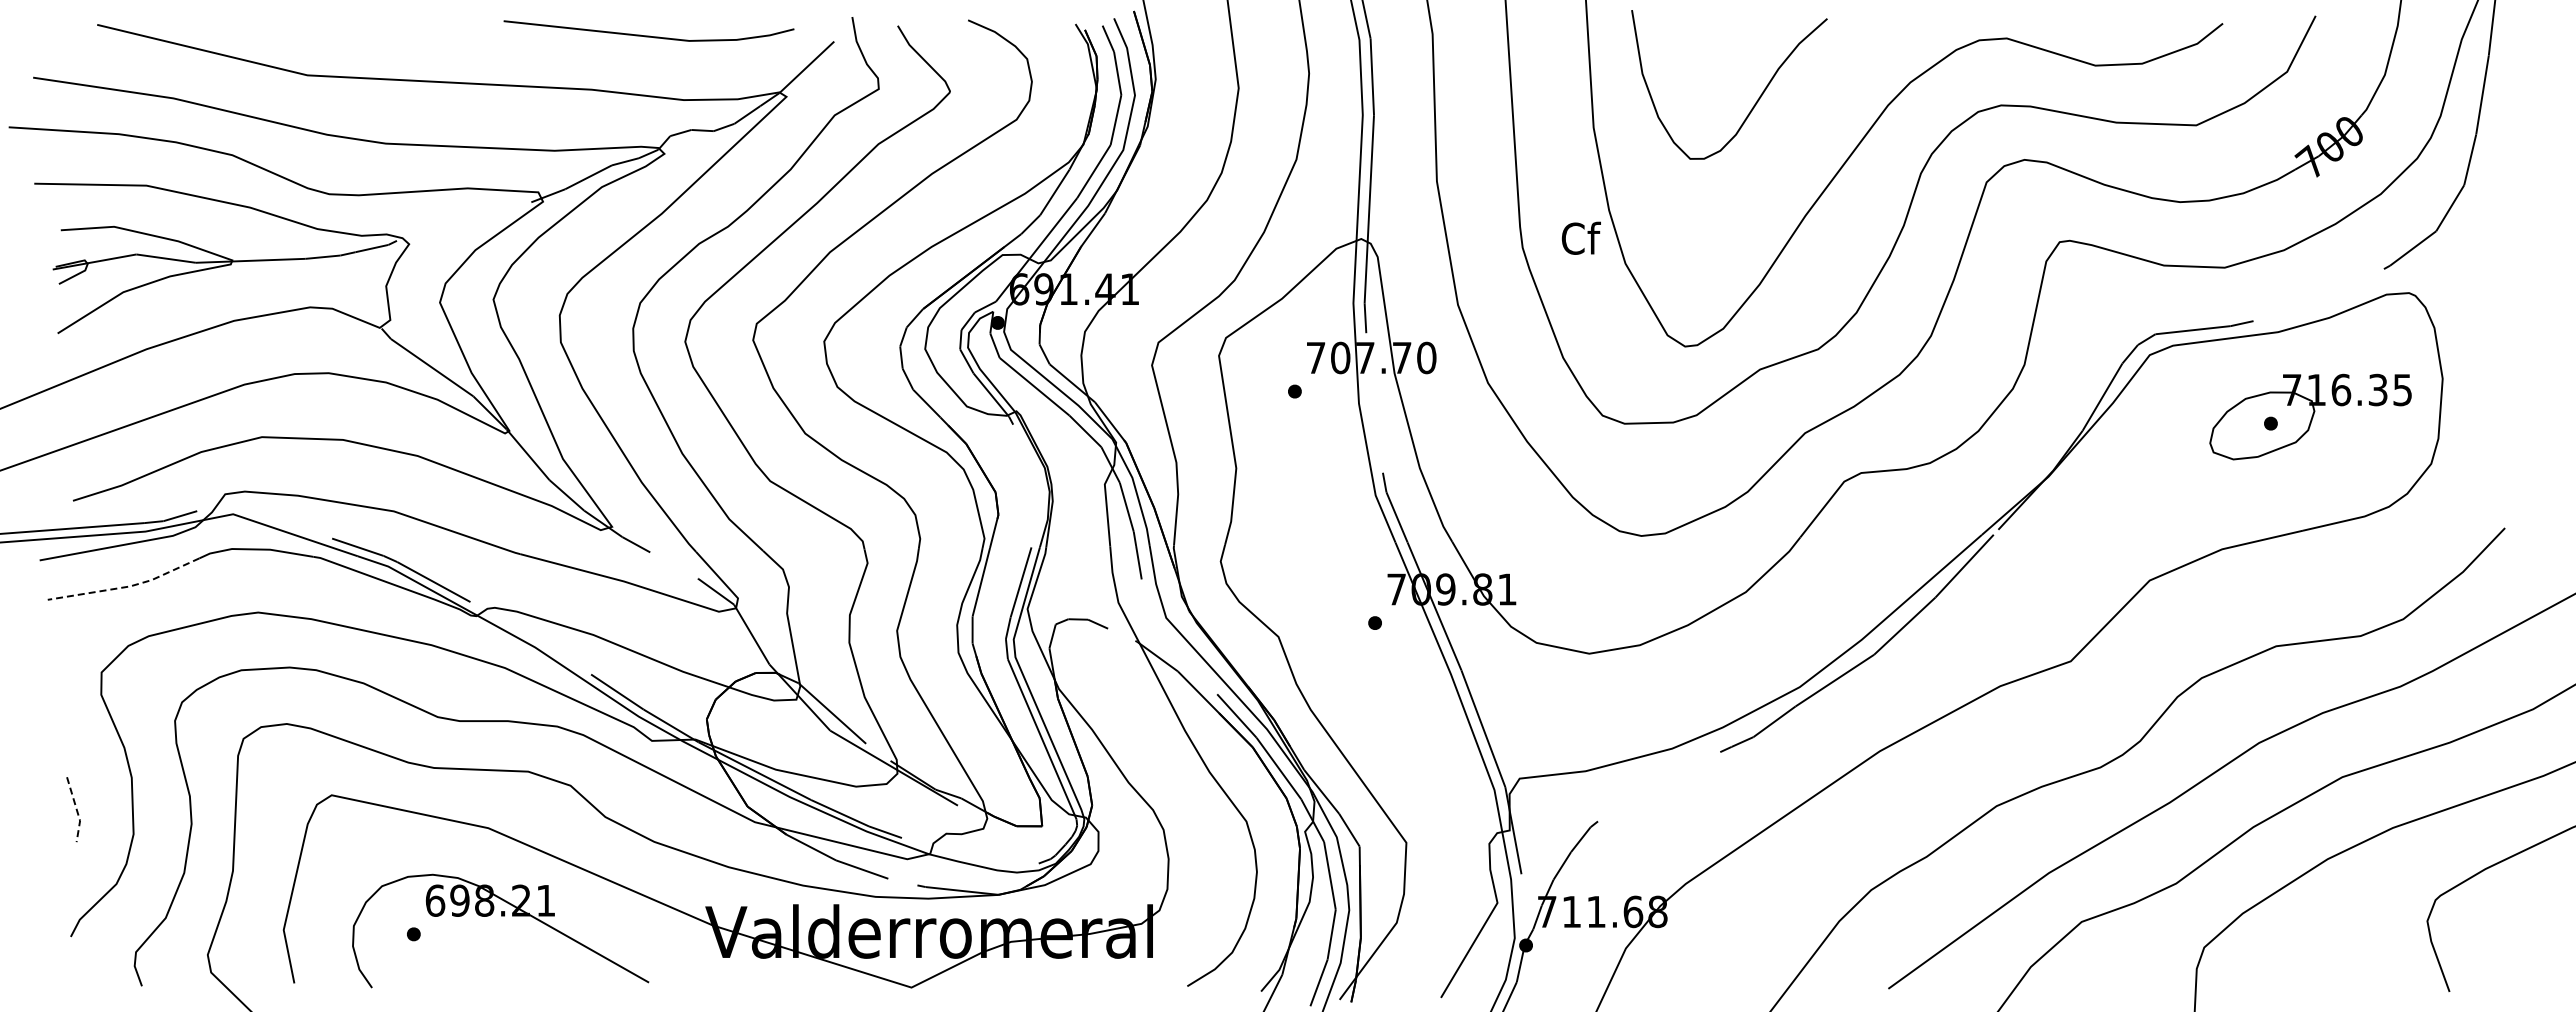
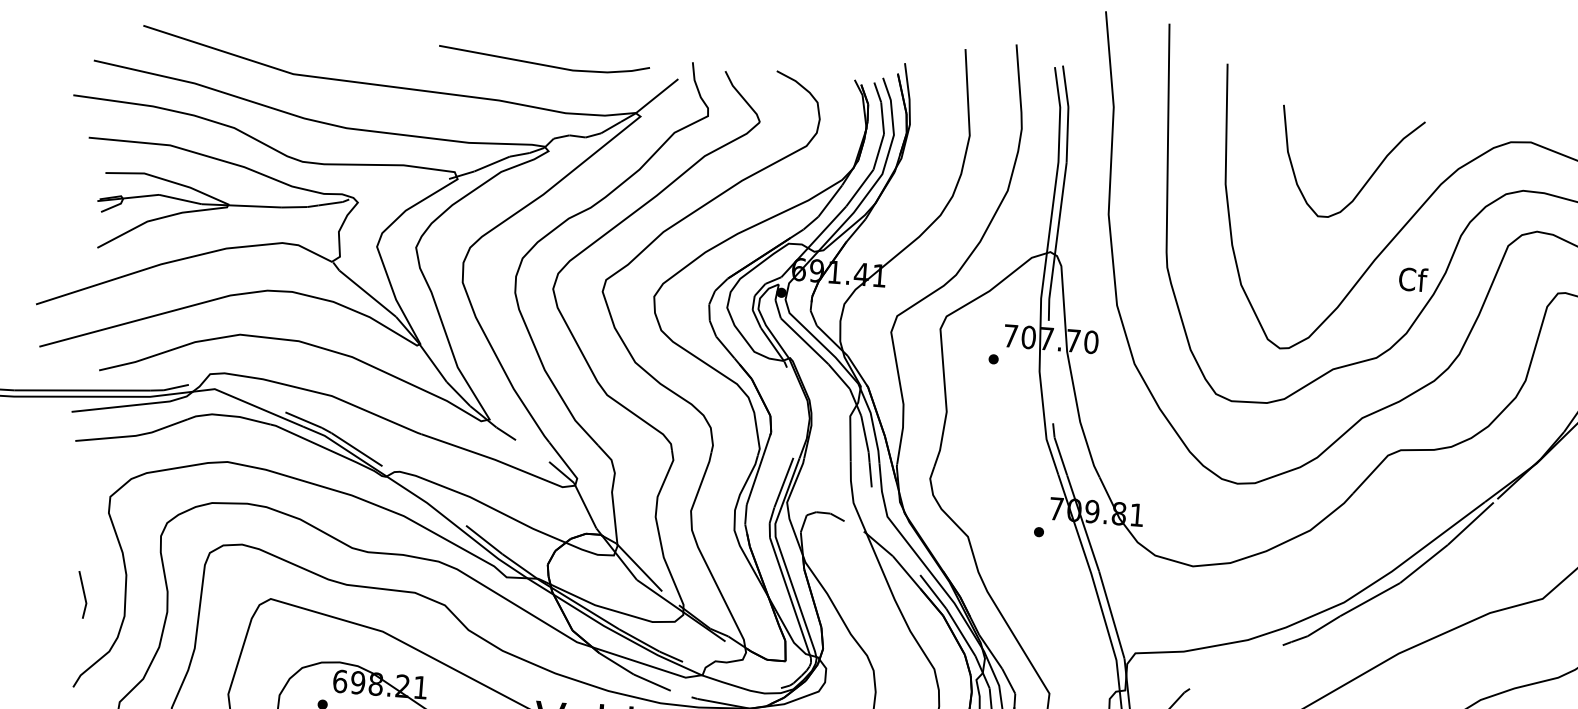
curve: (1755, 102) -> (1368, 178), moved
text: (1581, 237) -> (1413, 278), moved
line: (127, 586) -> (133, 435), dashed -> solid
line: (76, 810) -> (84, 595), dashed -> solid

